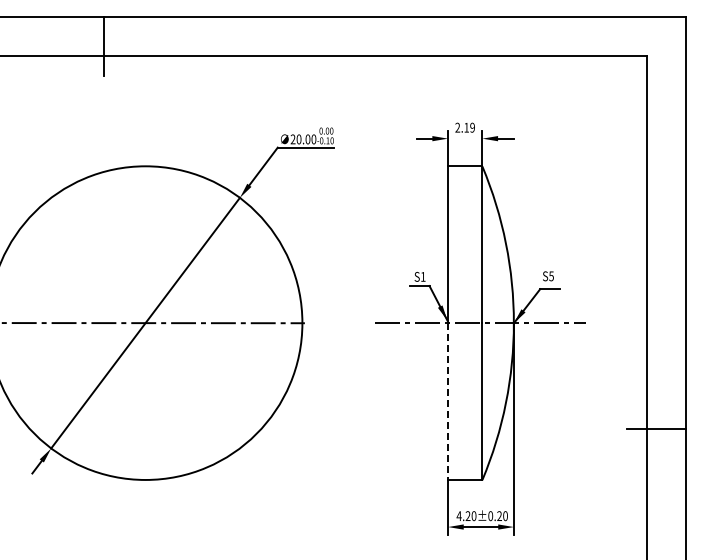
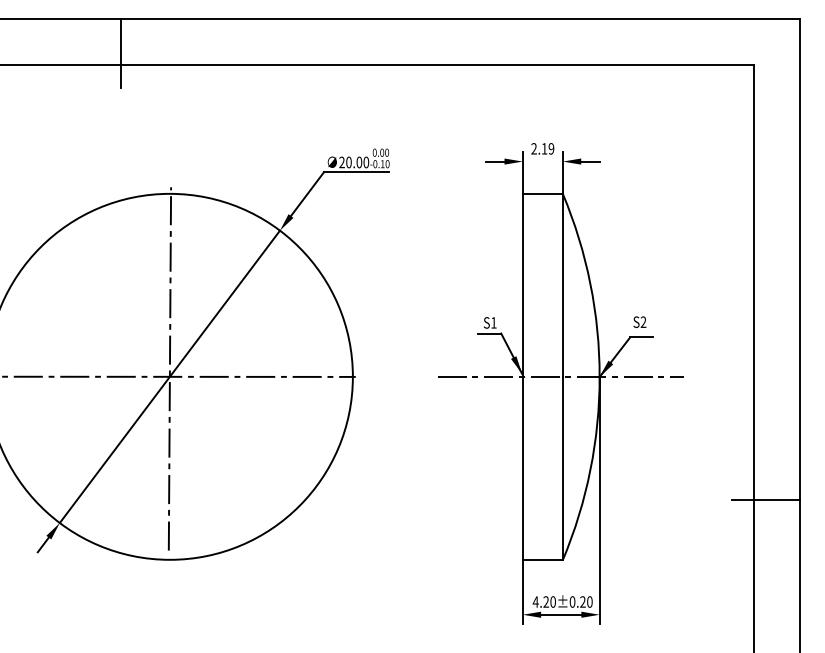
text: (551, 276) -> (643, 322), S5 -> S2
line: (145, 316) -> (169, 369), added
line: (448, 402) -> (523, 469), dashed -> solid

